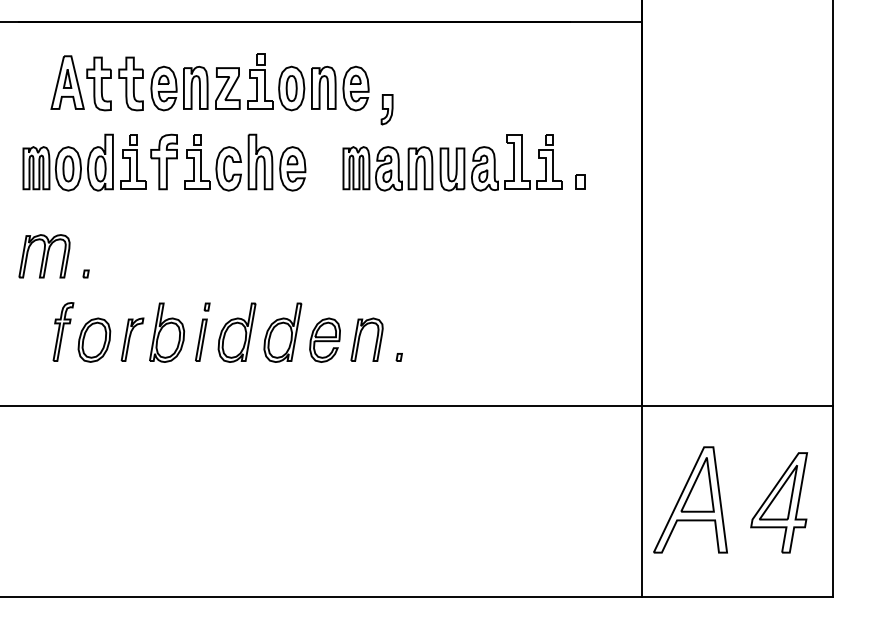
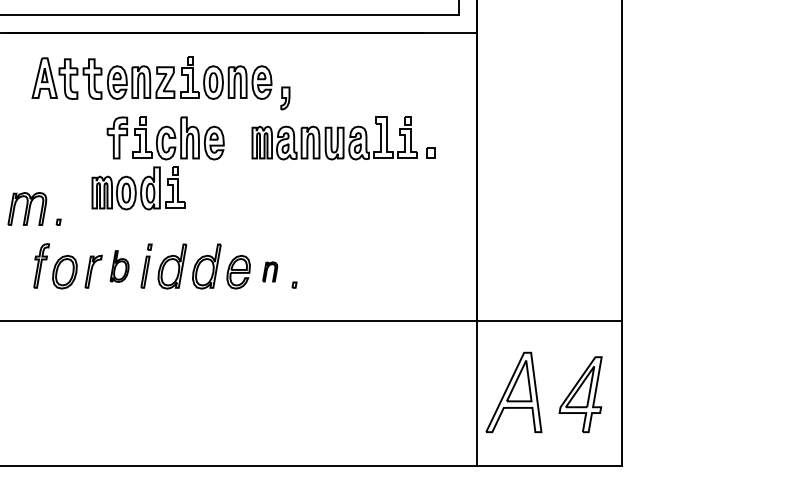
part: (84, 162) -> (138, 188), moved
part: (166, 332) -> (119, 266), size x0.7
part: (366, 339) -> (269, 271), size x0.6

